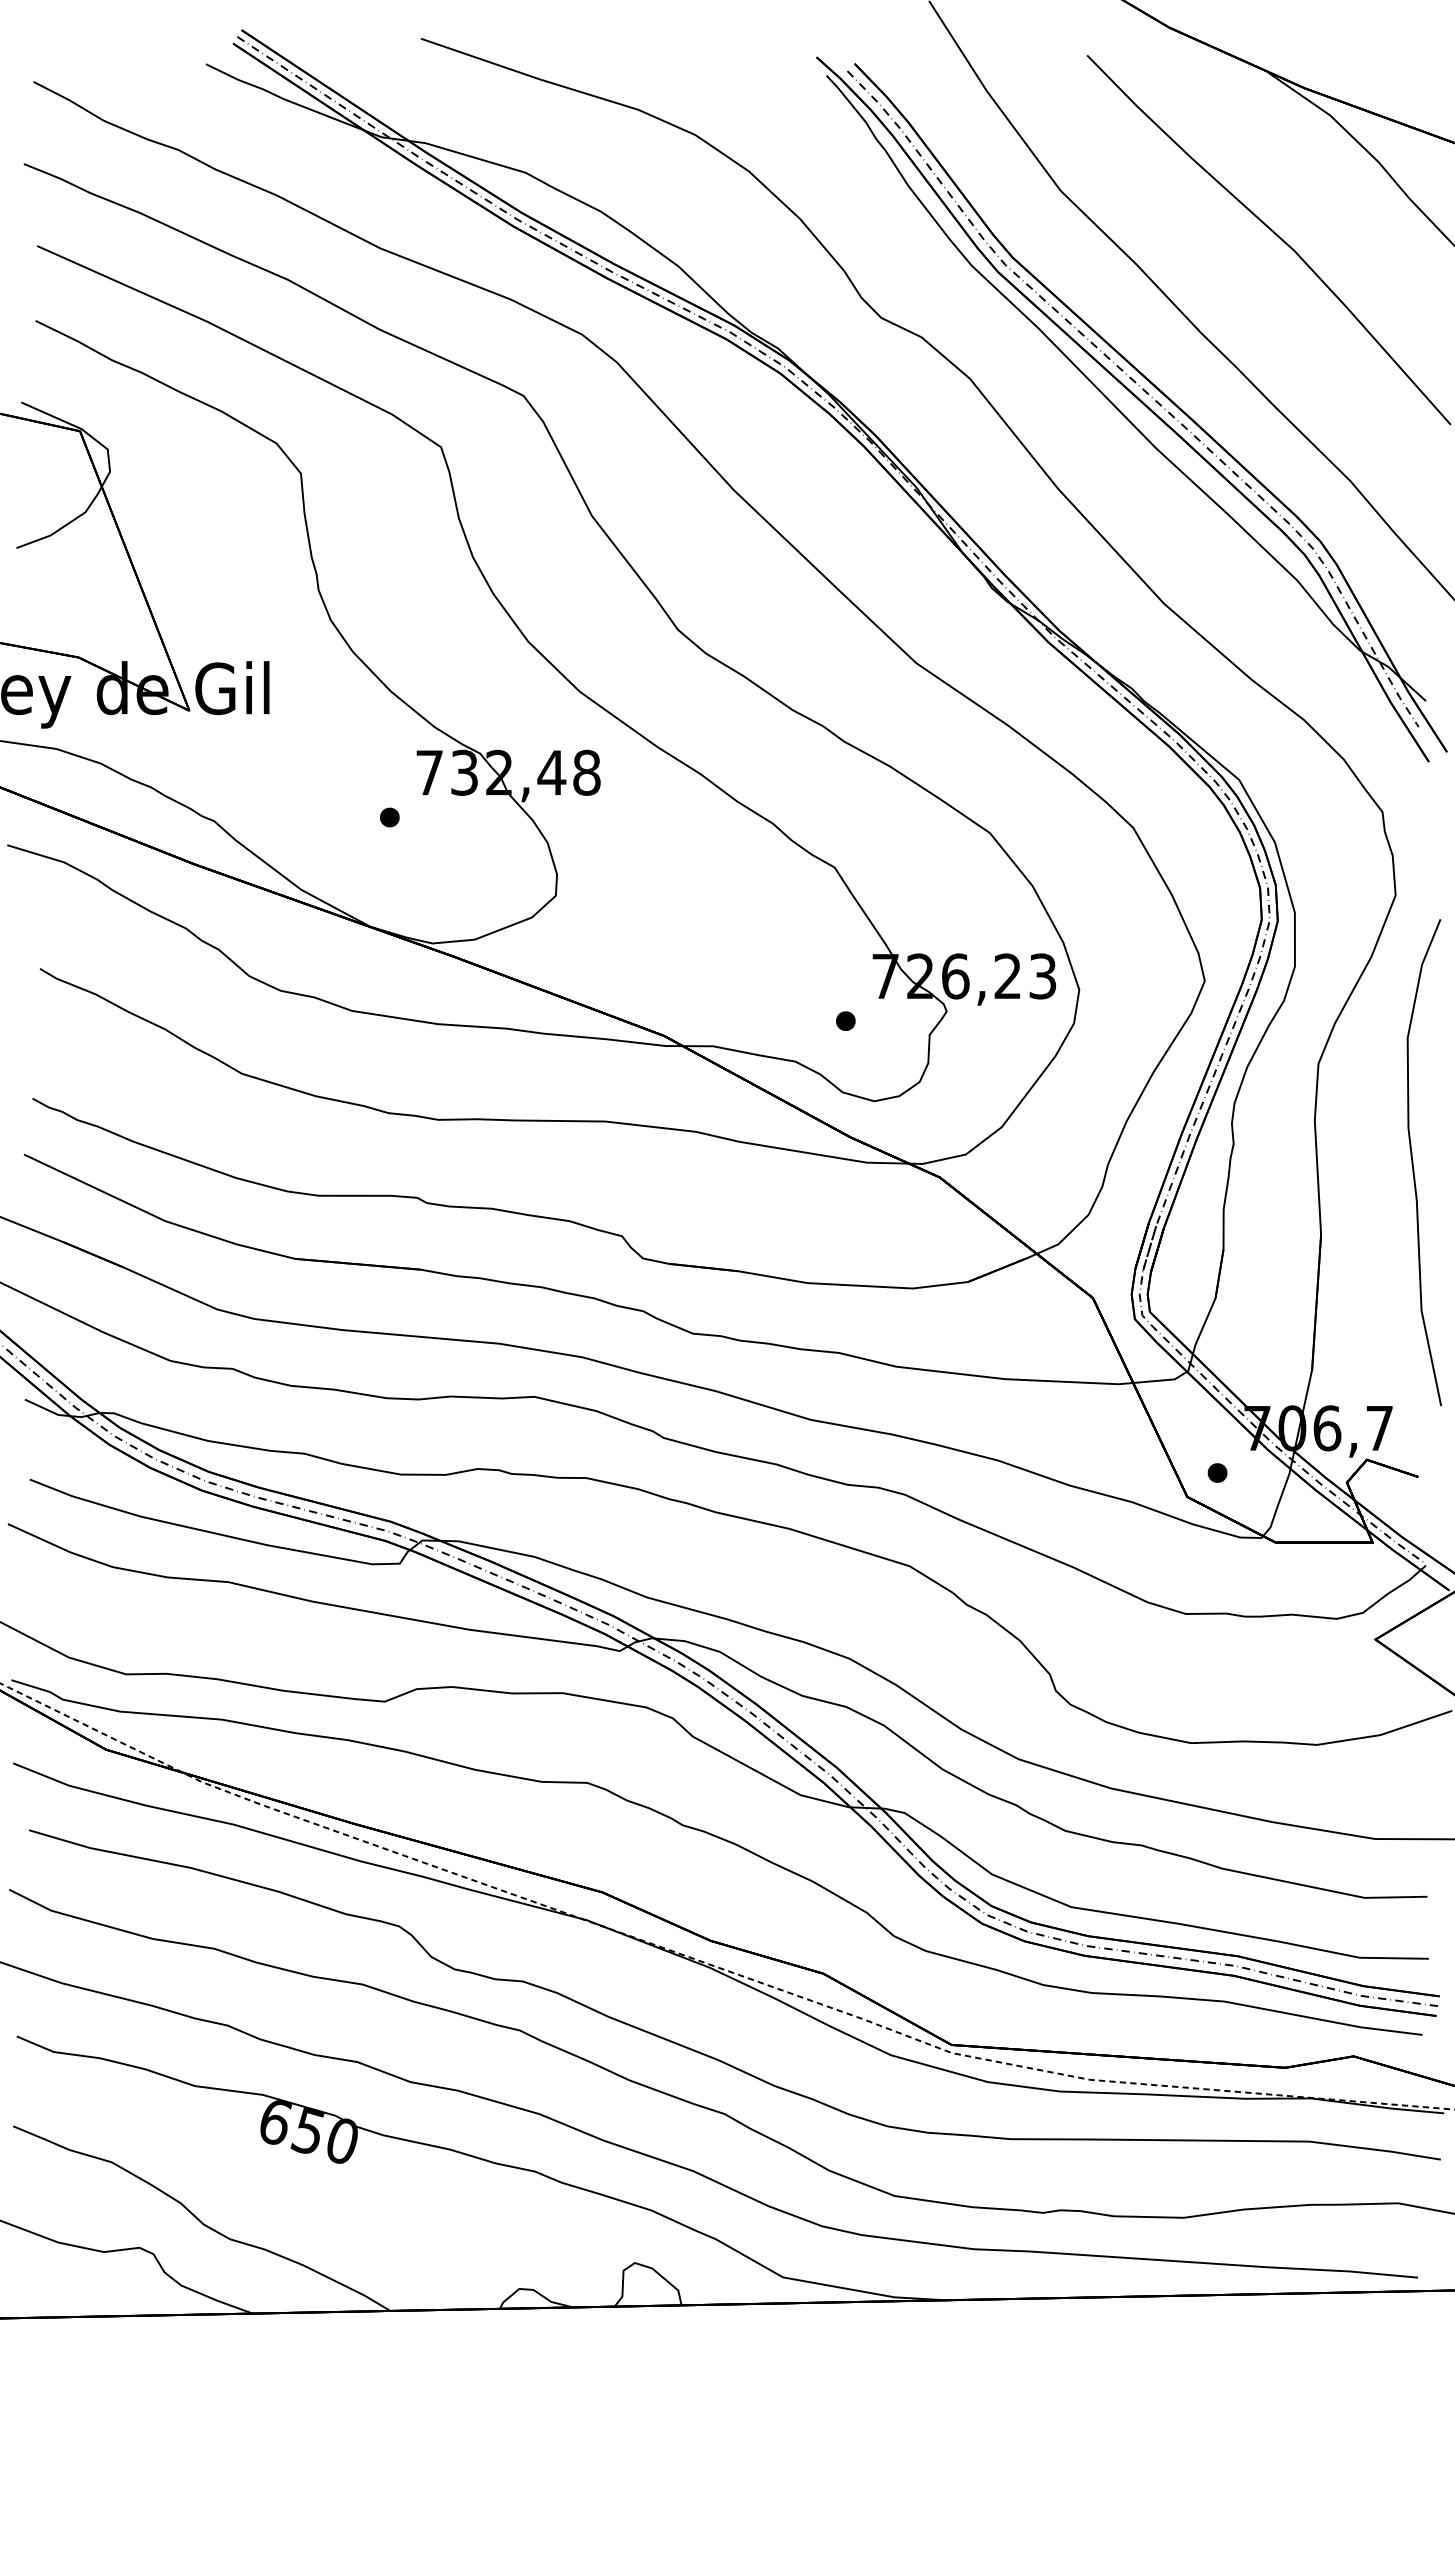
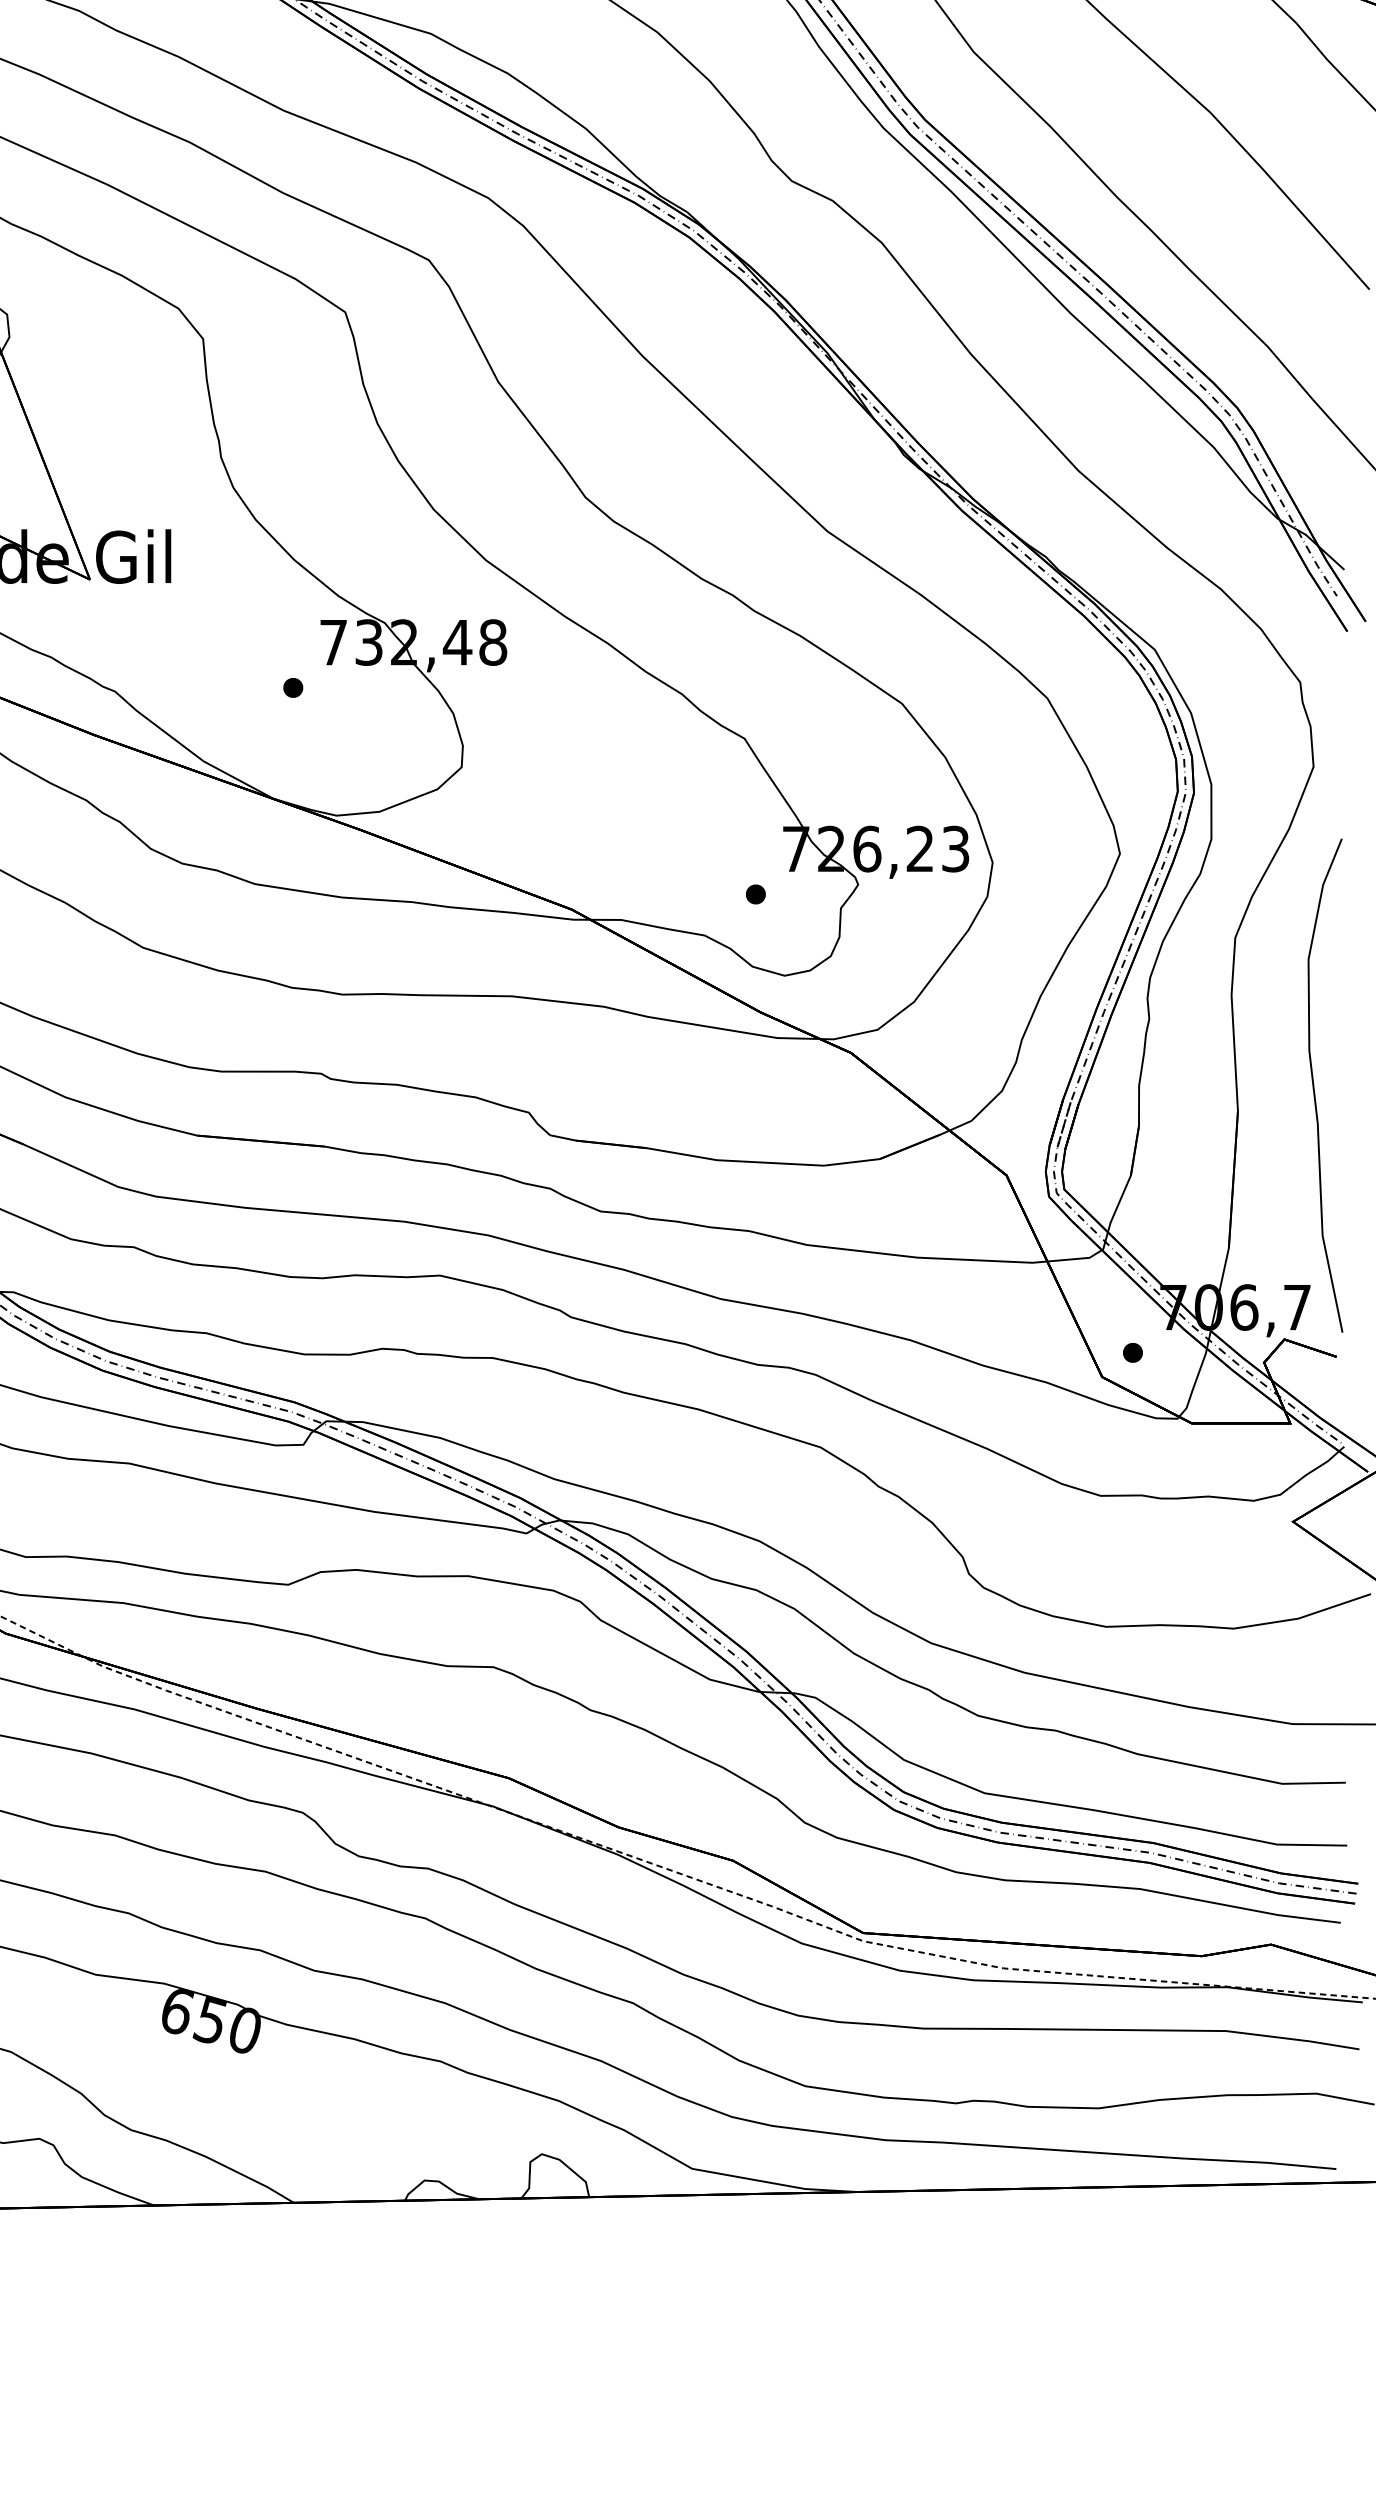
curve: (1413, 1162) -> (1314, 1085), moved

